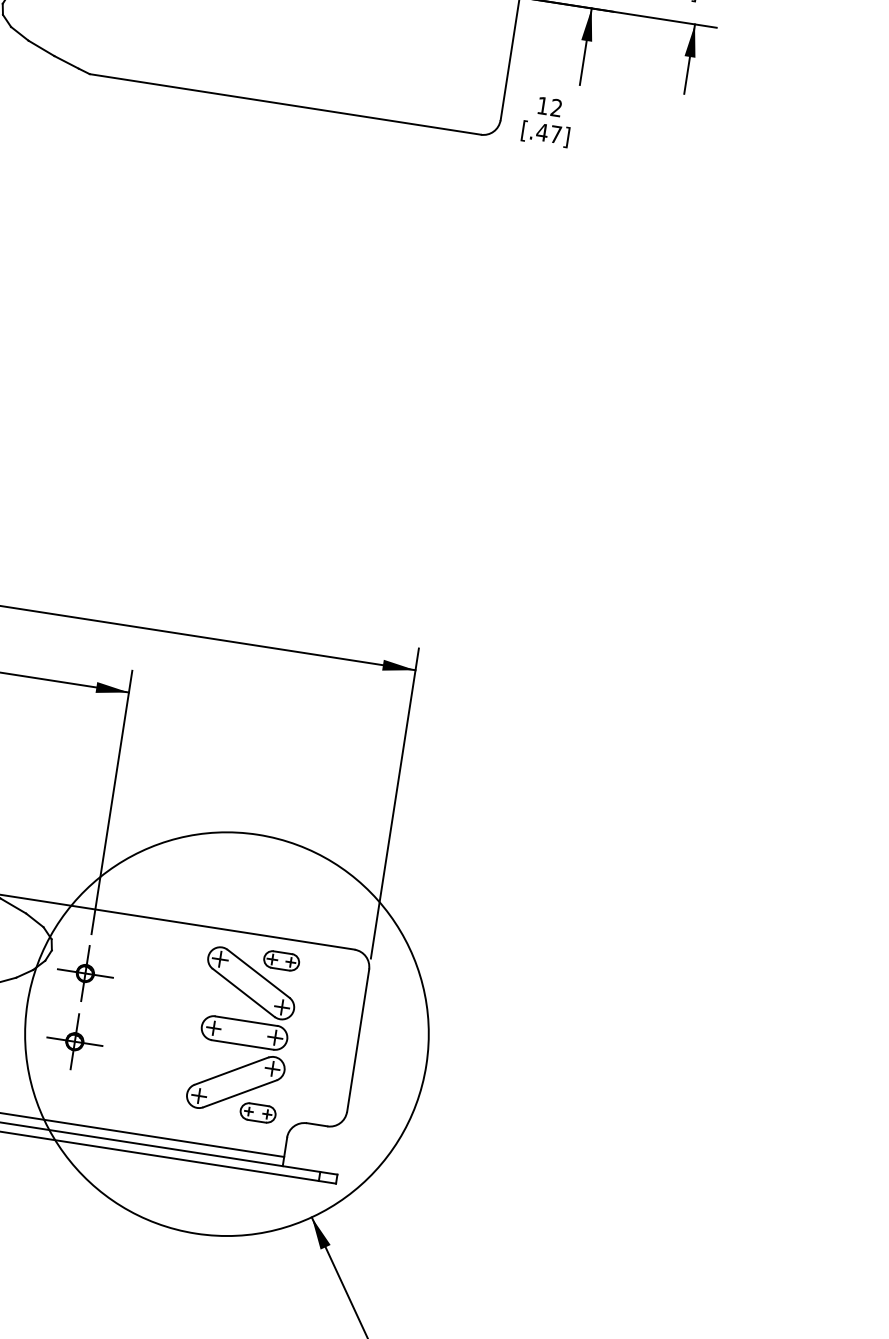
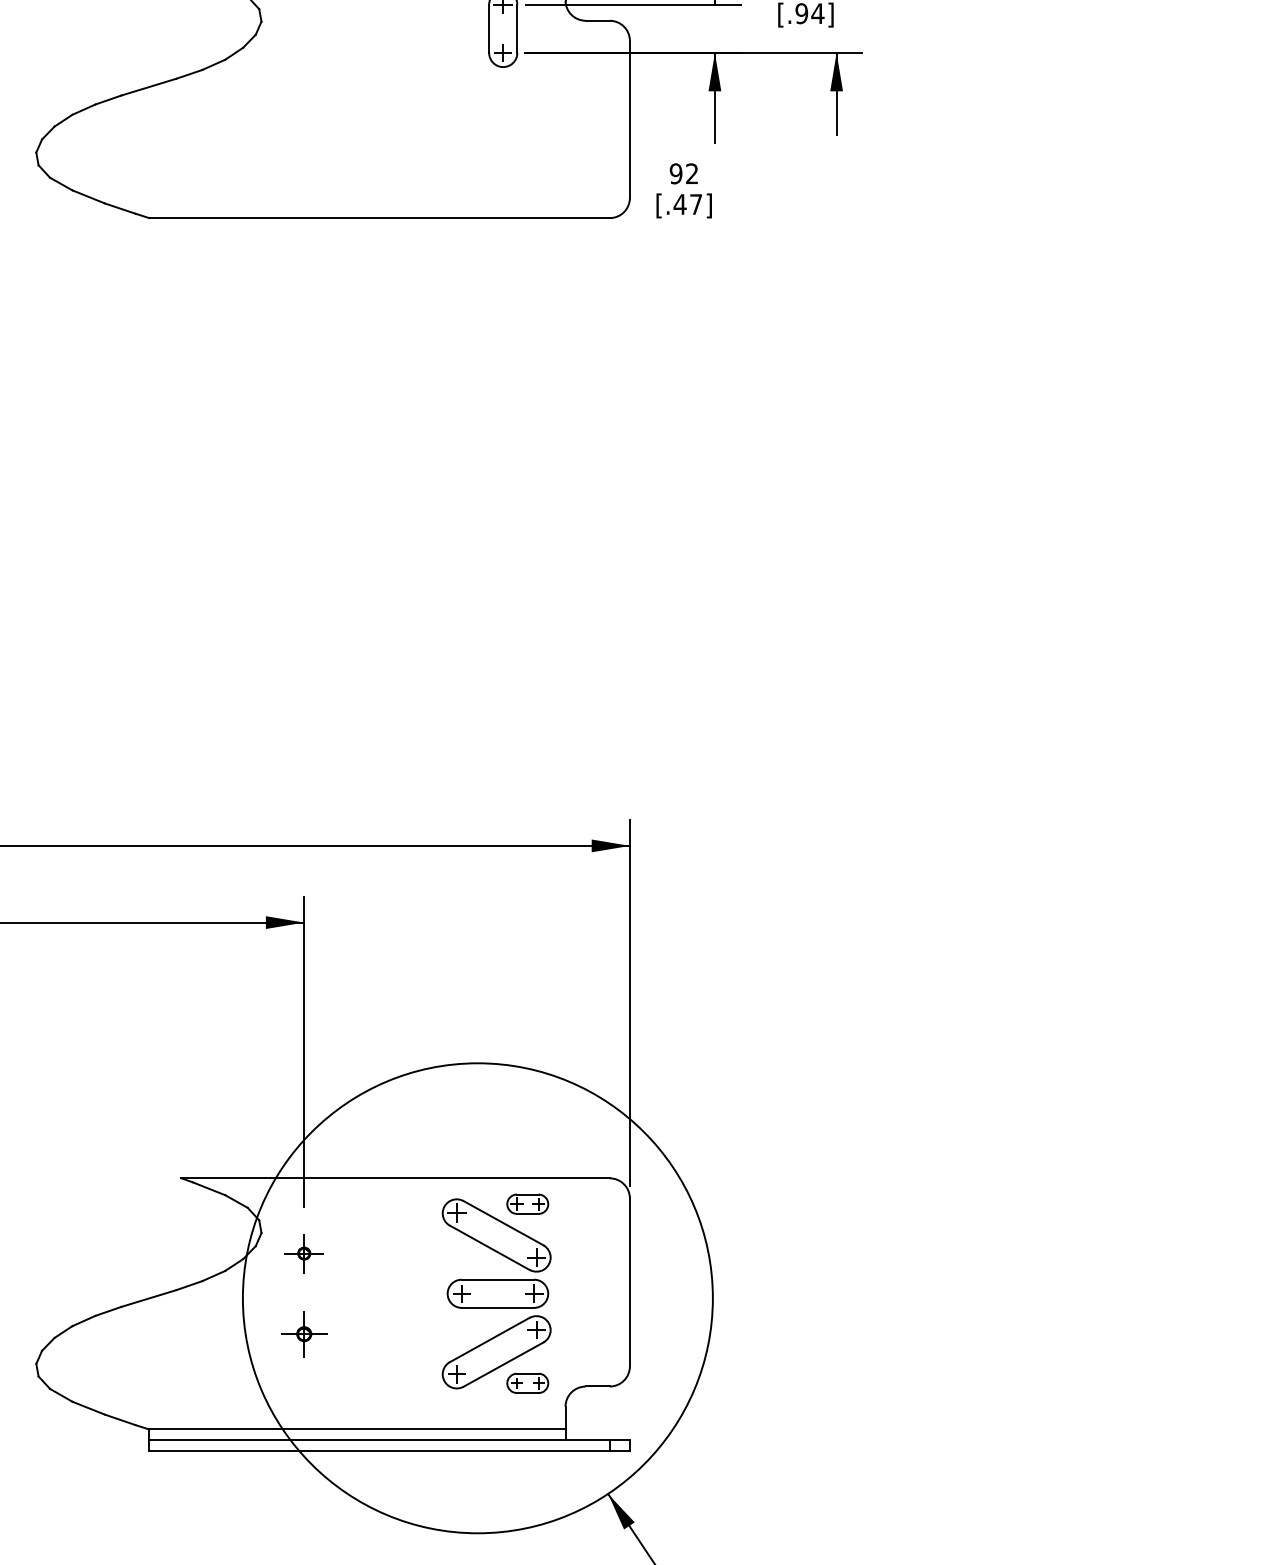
text: (542, 105) -> (675, 173), 12 -> 92
part: (85, 973) -> (304, 1253), size x0.6
part: (75, 1042) -> (304, 1334), size x0.7

